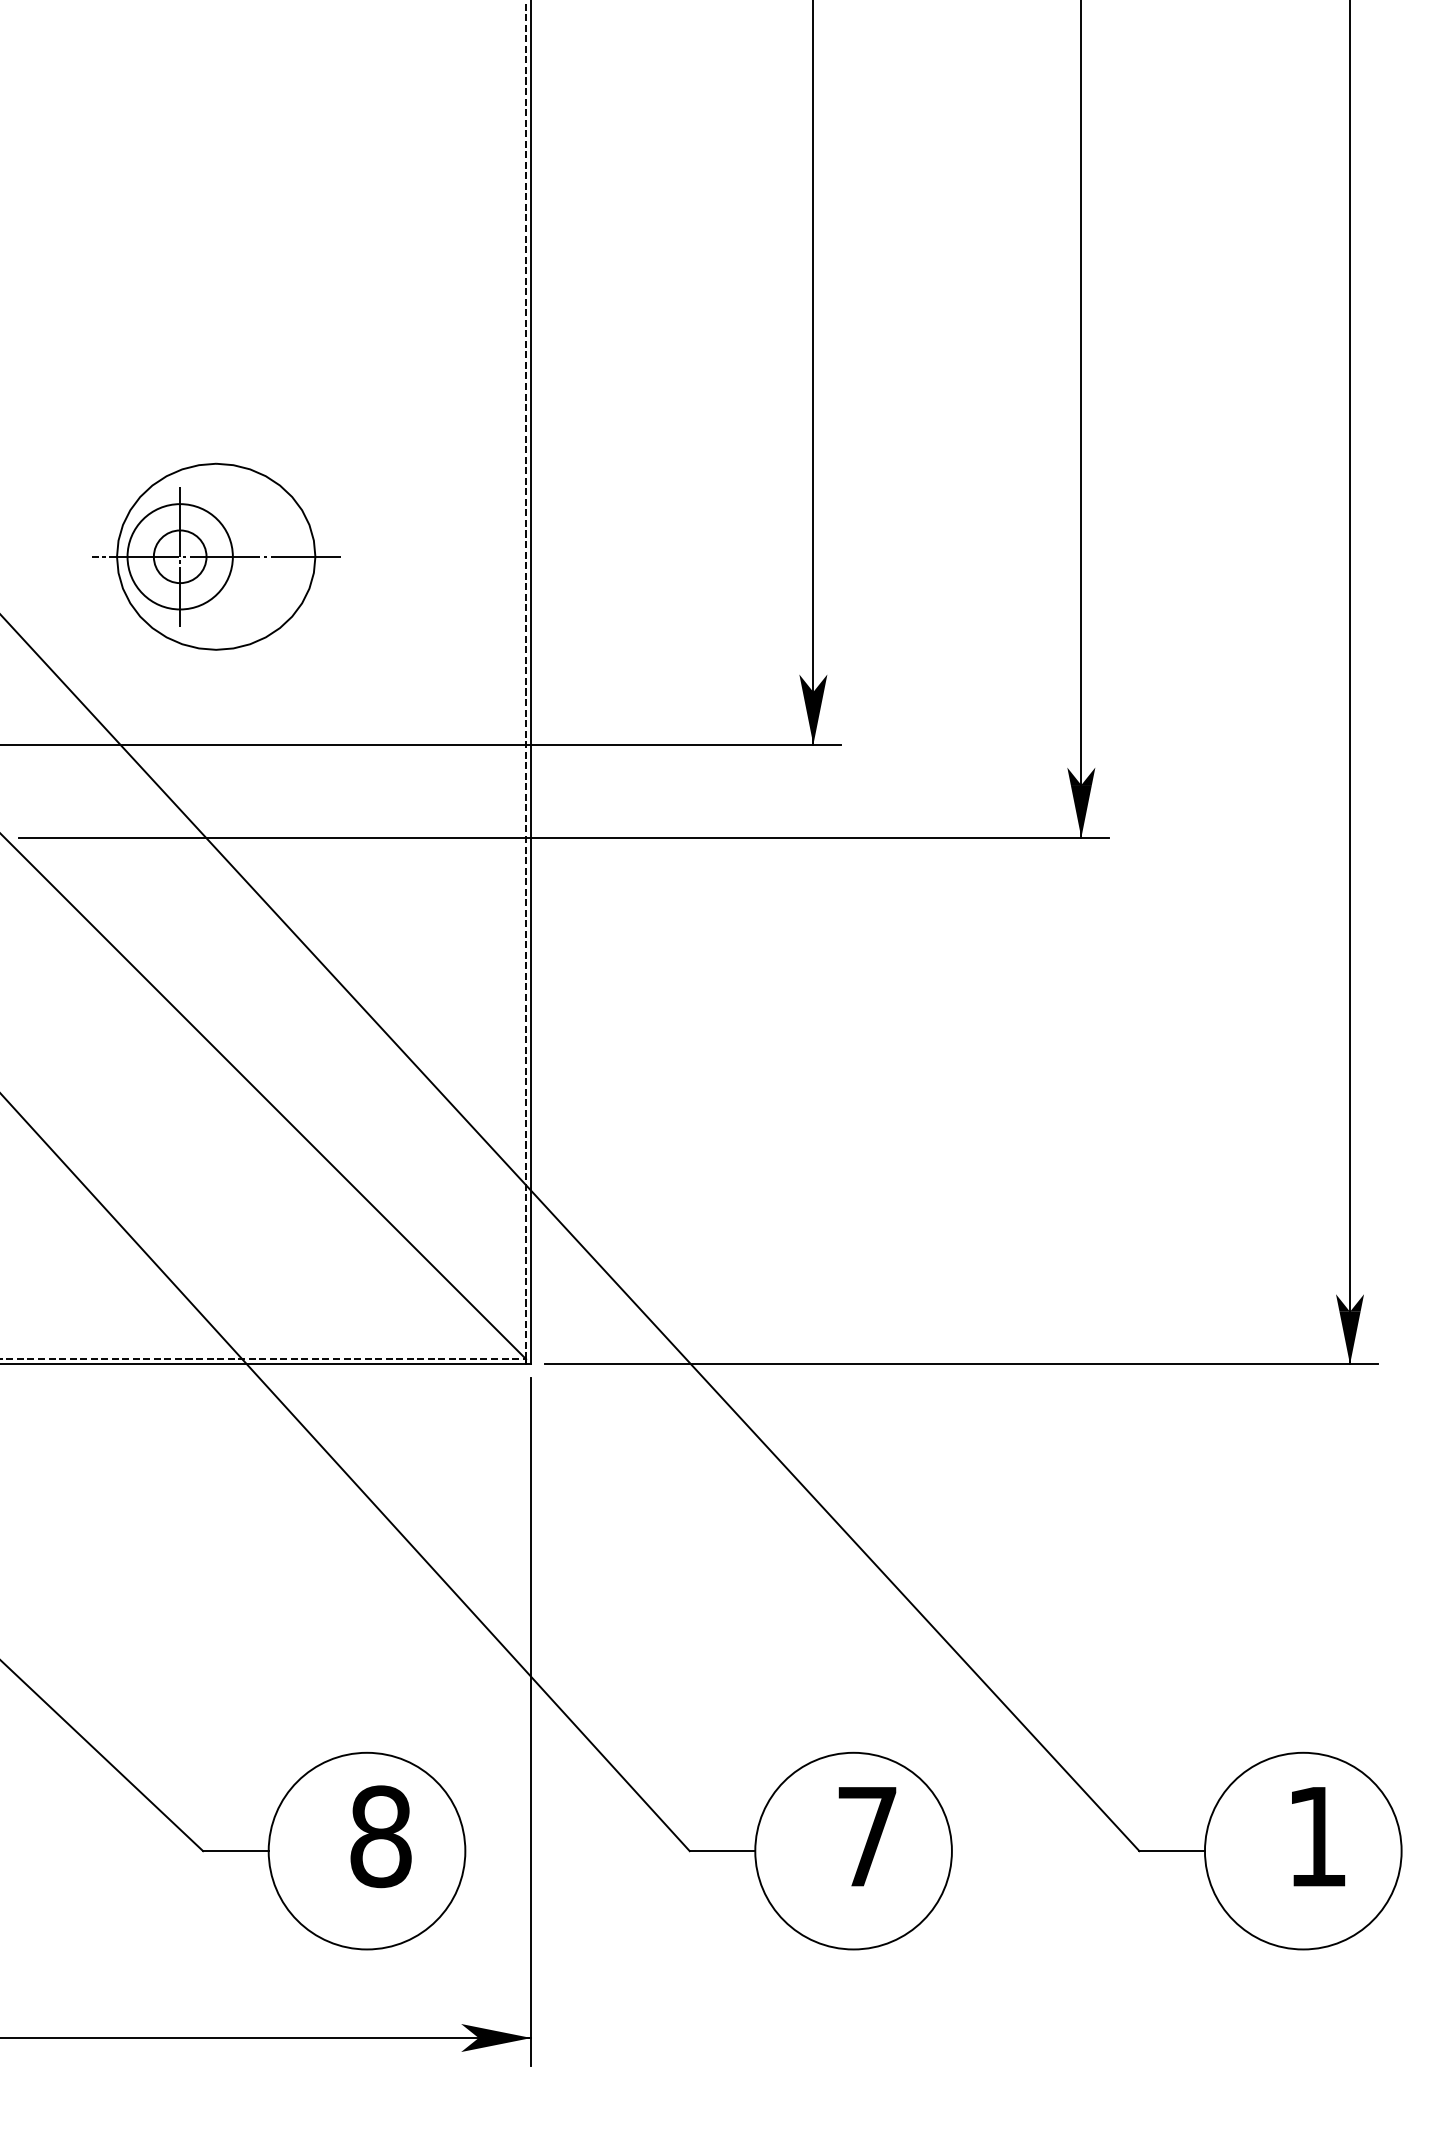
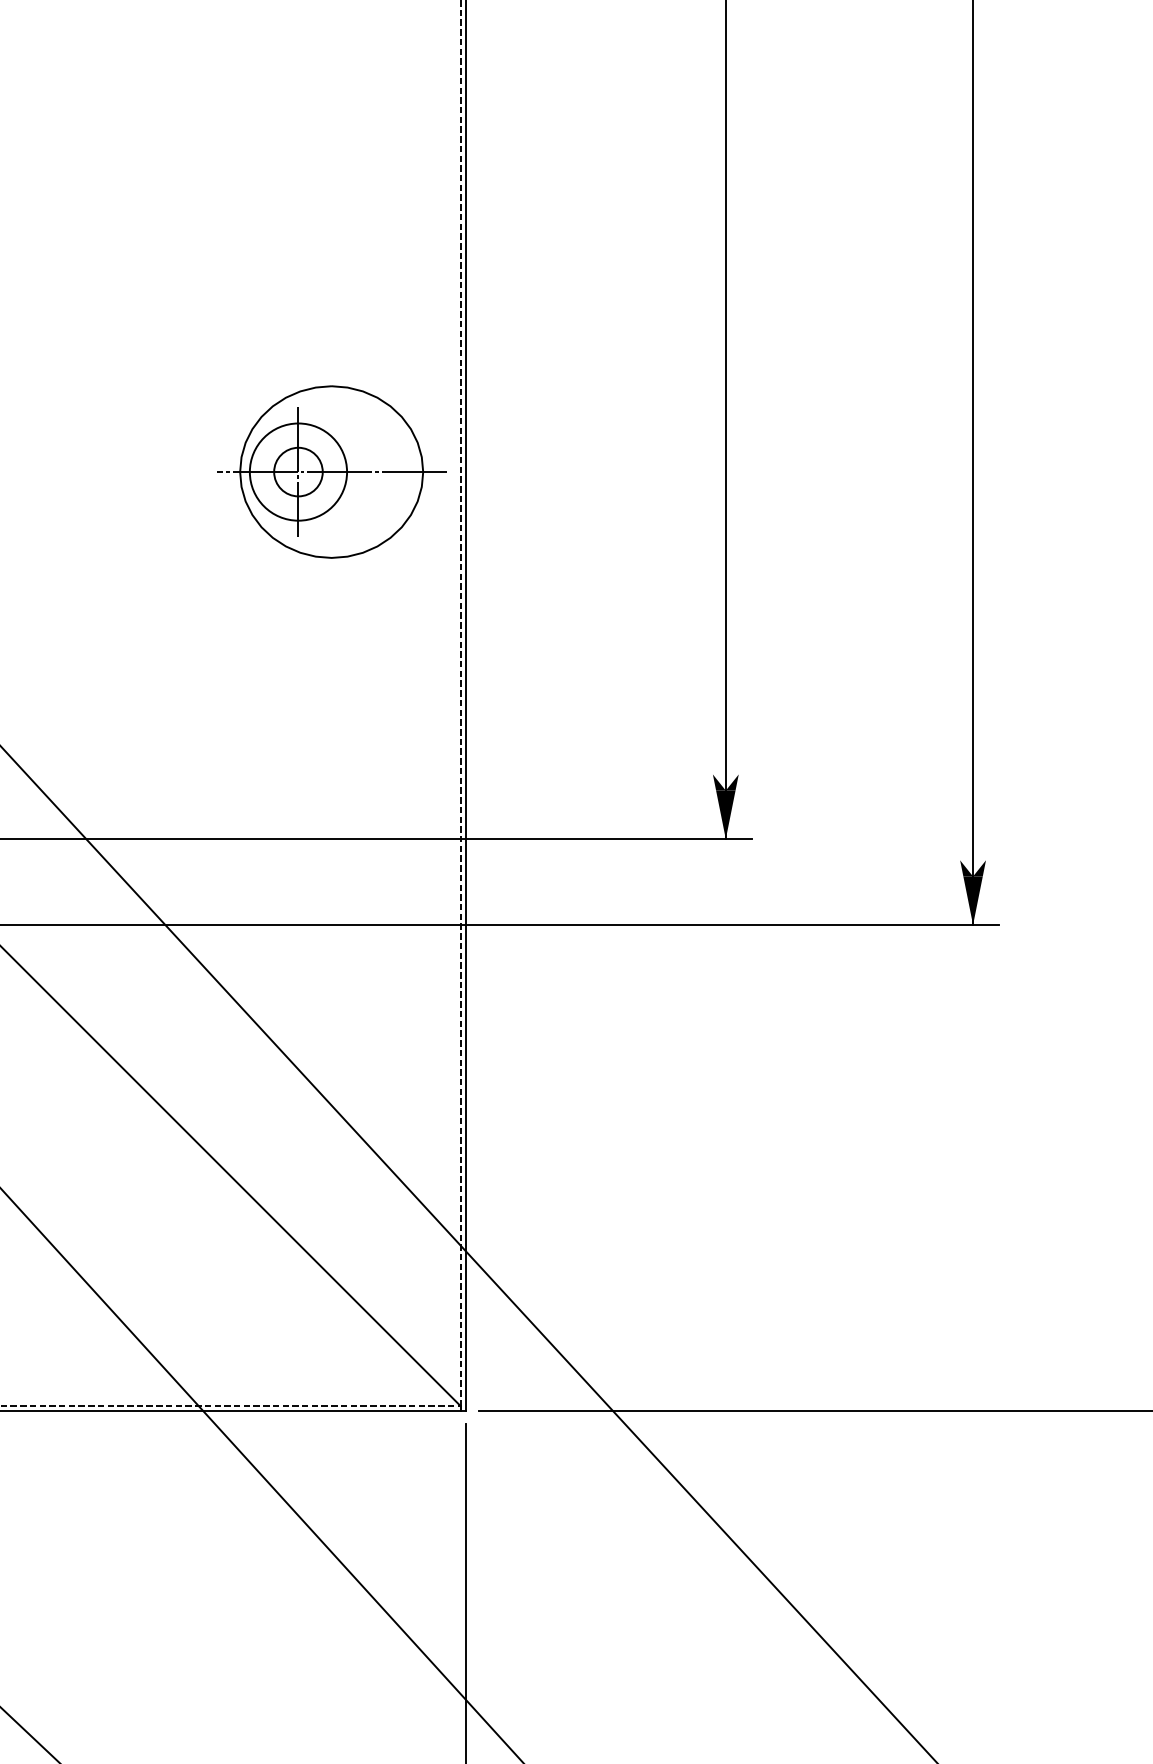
part: (216, 556) -> (331, 471), moved

